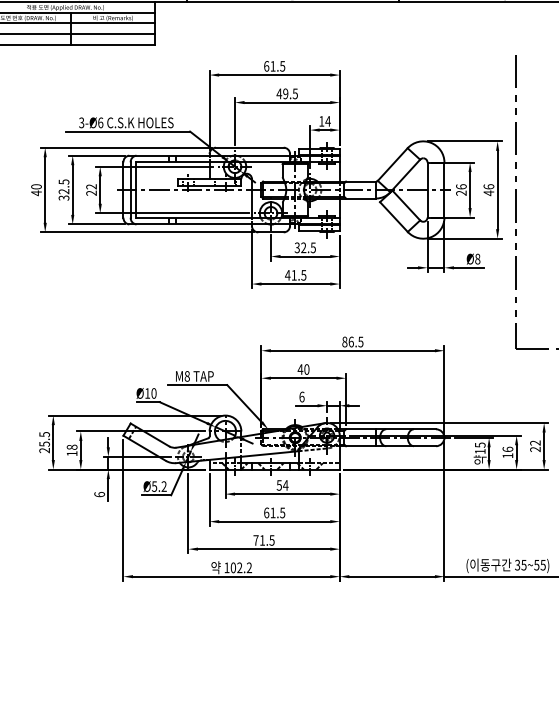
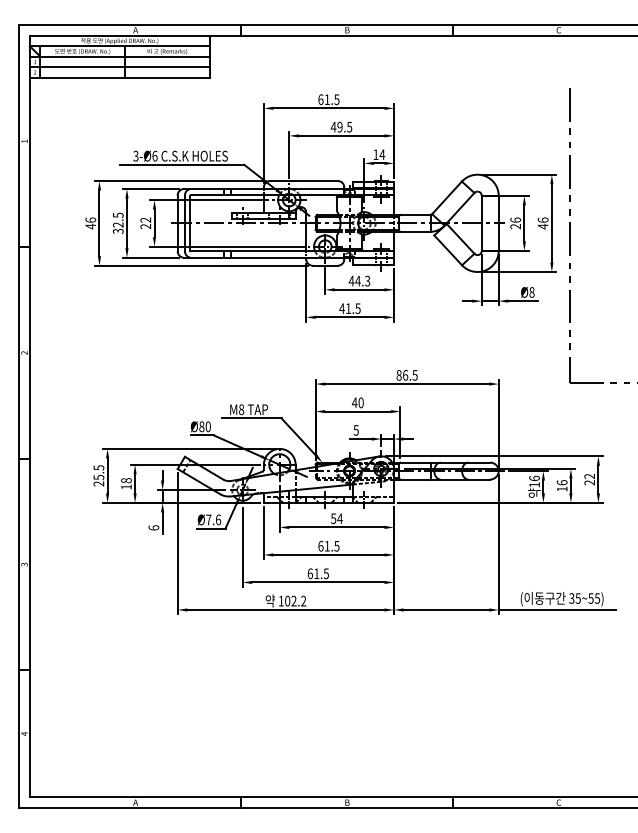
text: (36, 186) -> (90, 219), 40 -> 46
text: (305, 247) -> (359, 280), 32.5 -> 44.3
text: (147, 393) -> (201, 426), Ø10 -> Ø80
text: (301, 397) -> (355, 430), 6 -> 5
text: (480, 445) -> (534, 478), 15 -> 16
text: (159, 486) -> (213, 519), Ø5.2 -> Ø7.6
text: (255, 540) -> (309, 573), 71.5 -> 61.5

